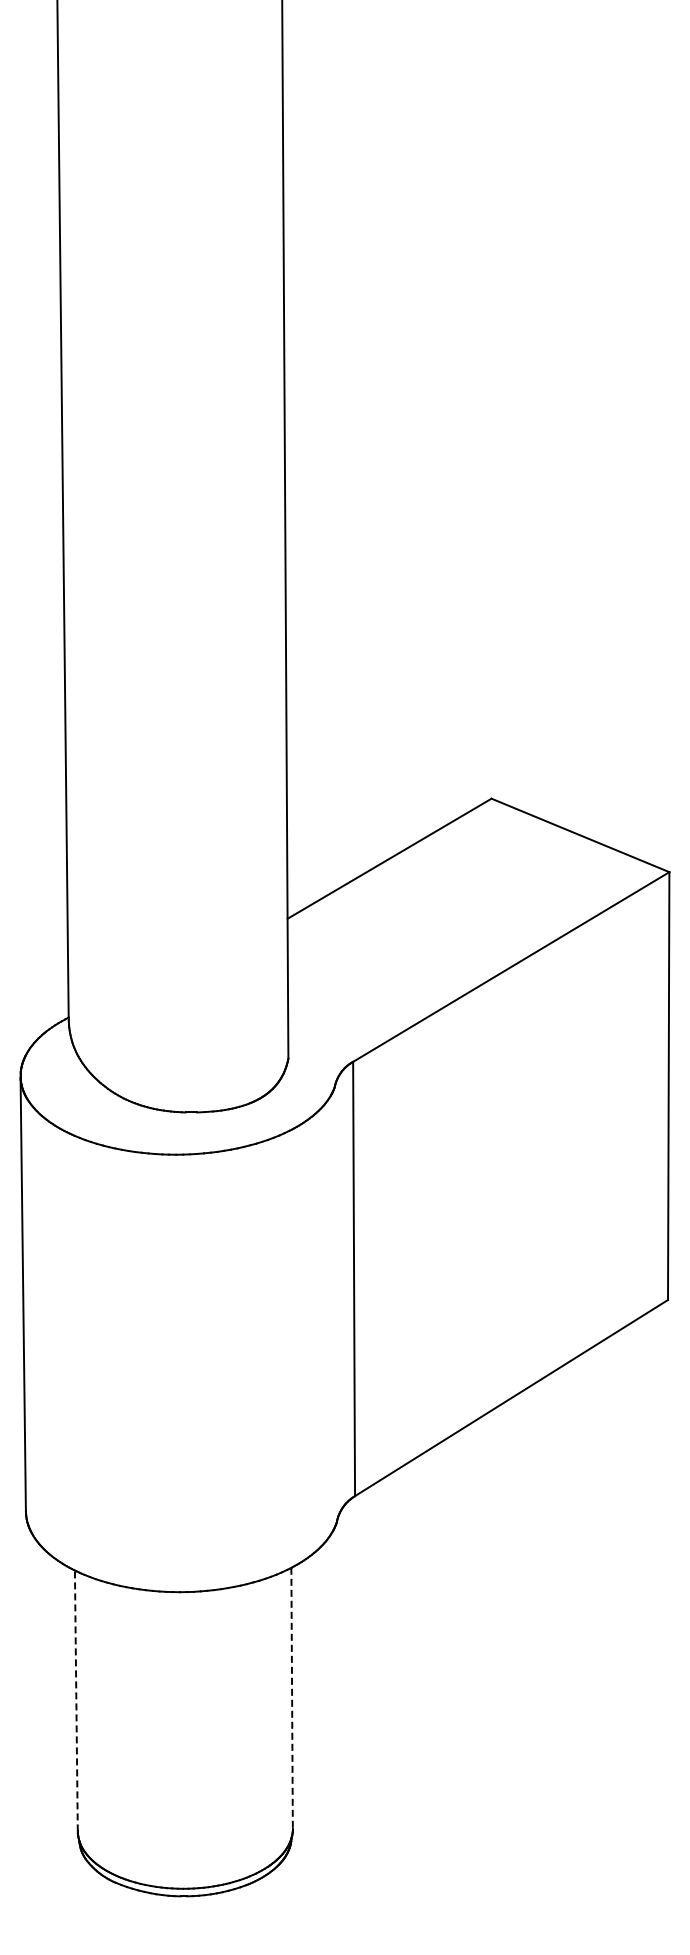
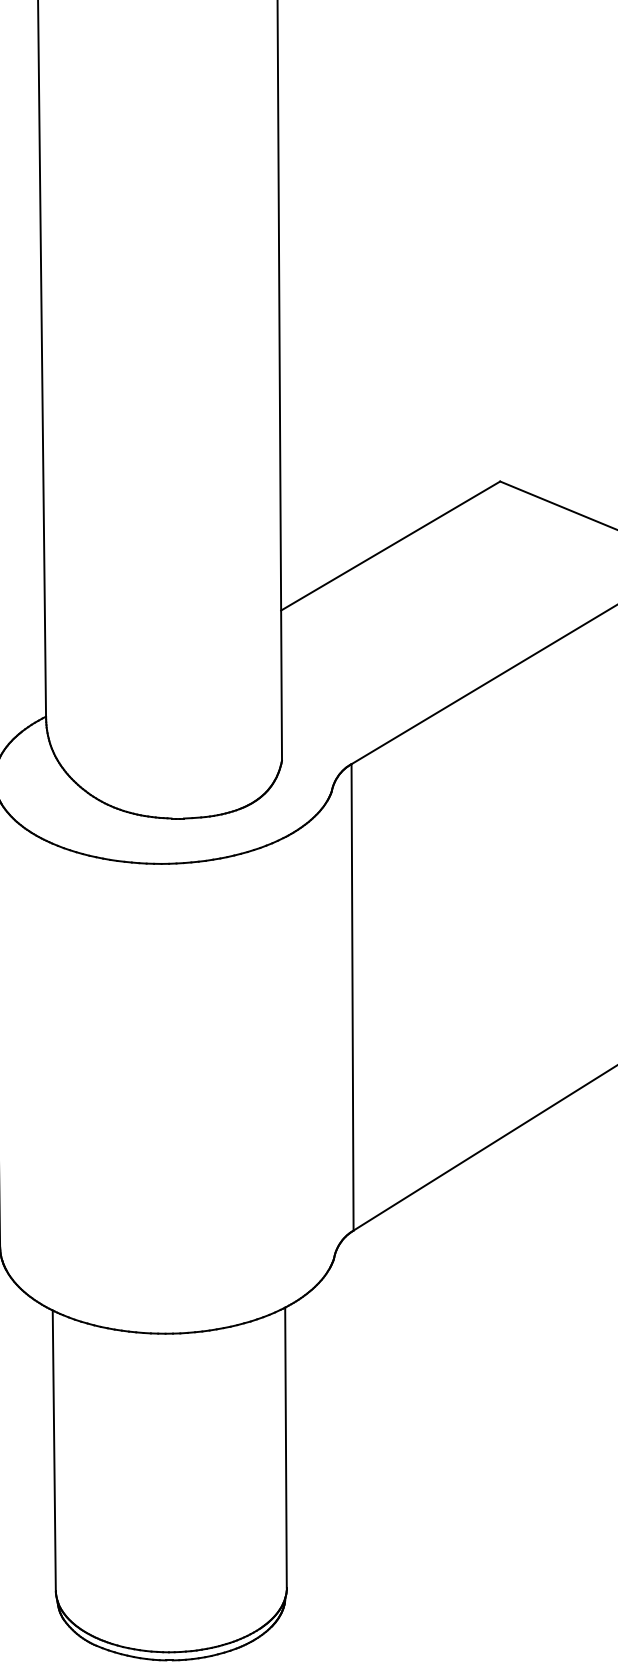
line: (292, 1698) -> (286, 1447), dashed -> solid
line: (76, 1700) -> (54, 1450), dashed -> solid

